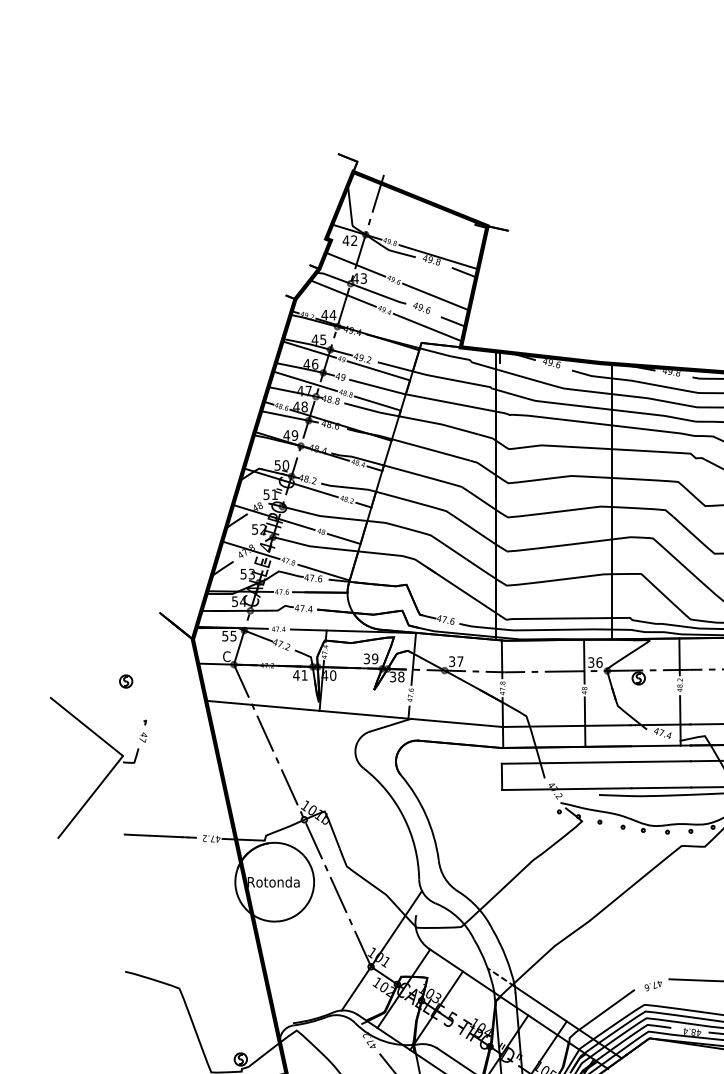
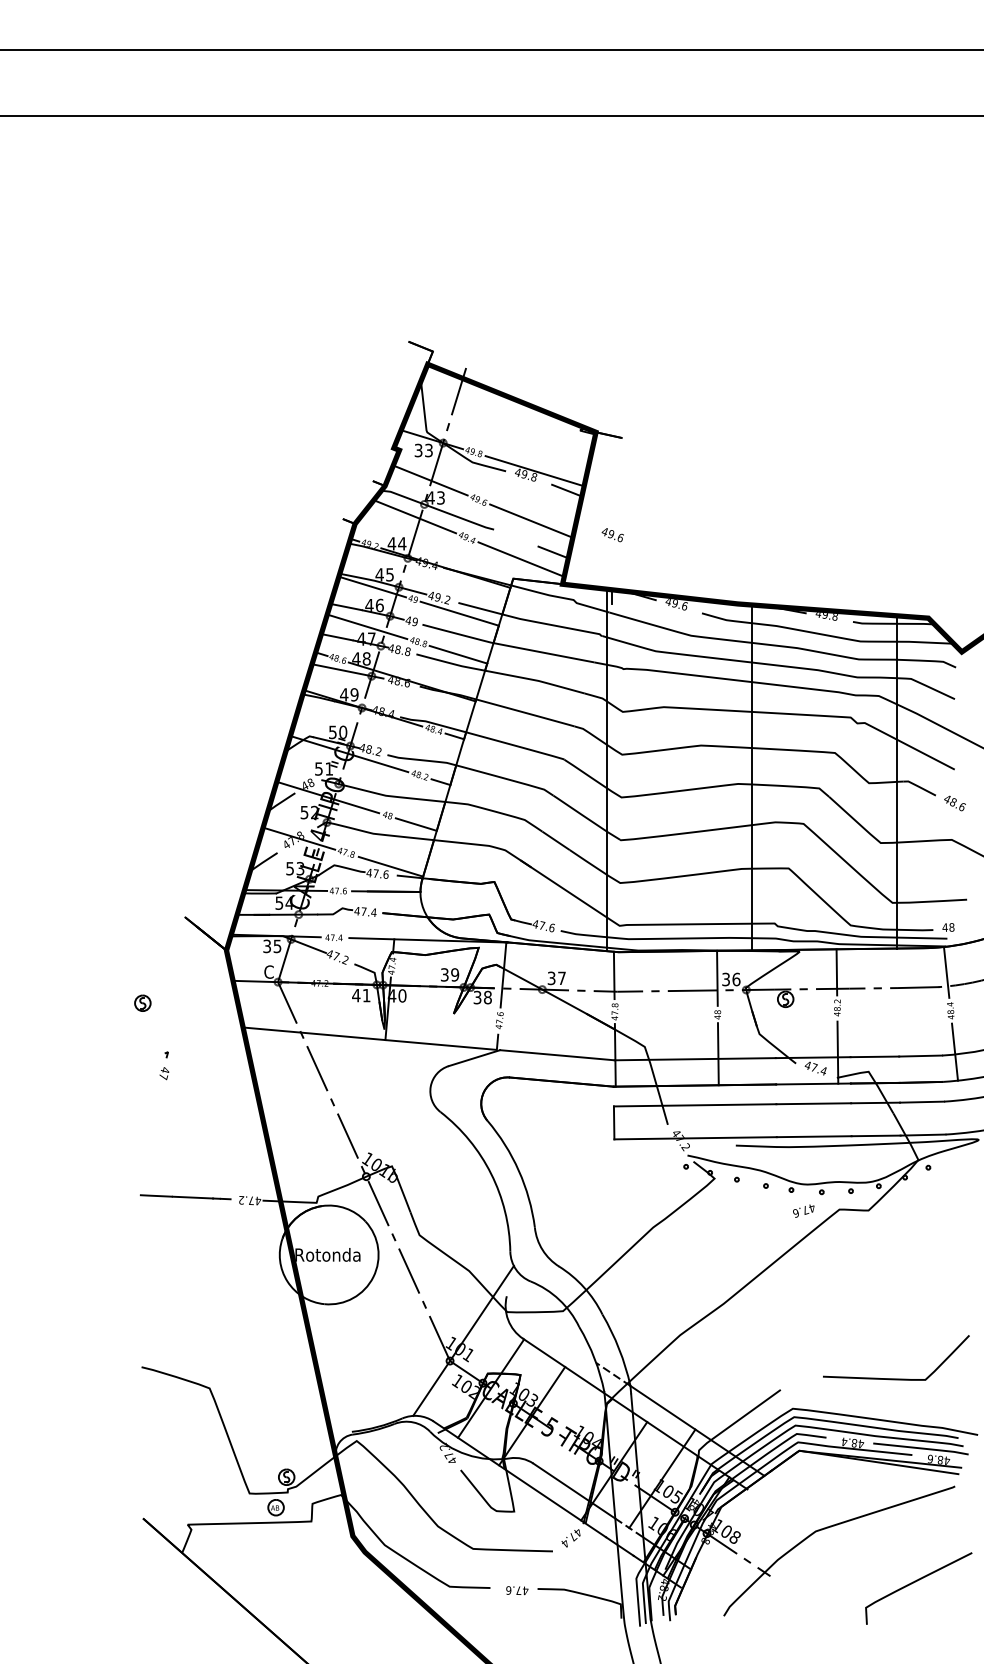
text: (349, 240) -> (423, 450), 42 -> 33
text: (421, 308) -> (612, 535), moved
text: (224, 635) -> (266, 945), 55 -> 35
part: (106, 774) -> (118, 1120), removed
text: (652, 985) -> (803, 1210), moved

